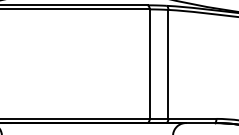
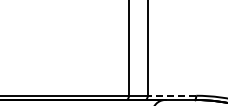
line: (191, 118) -> (171, 95), solid -> dashed

